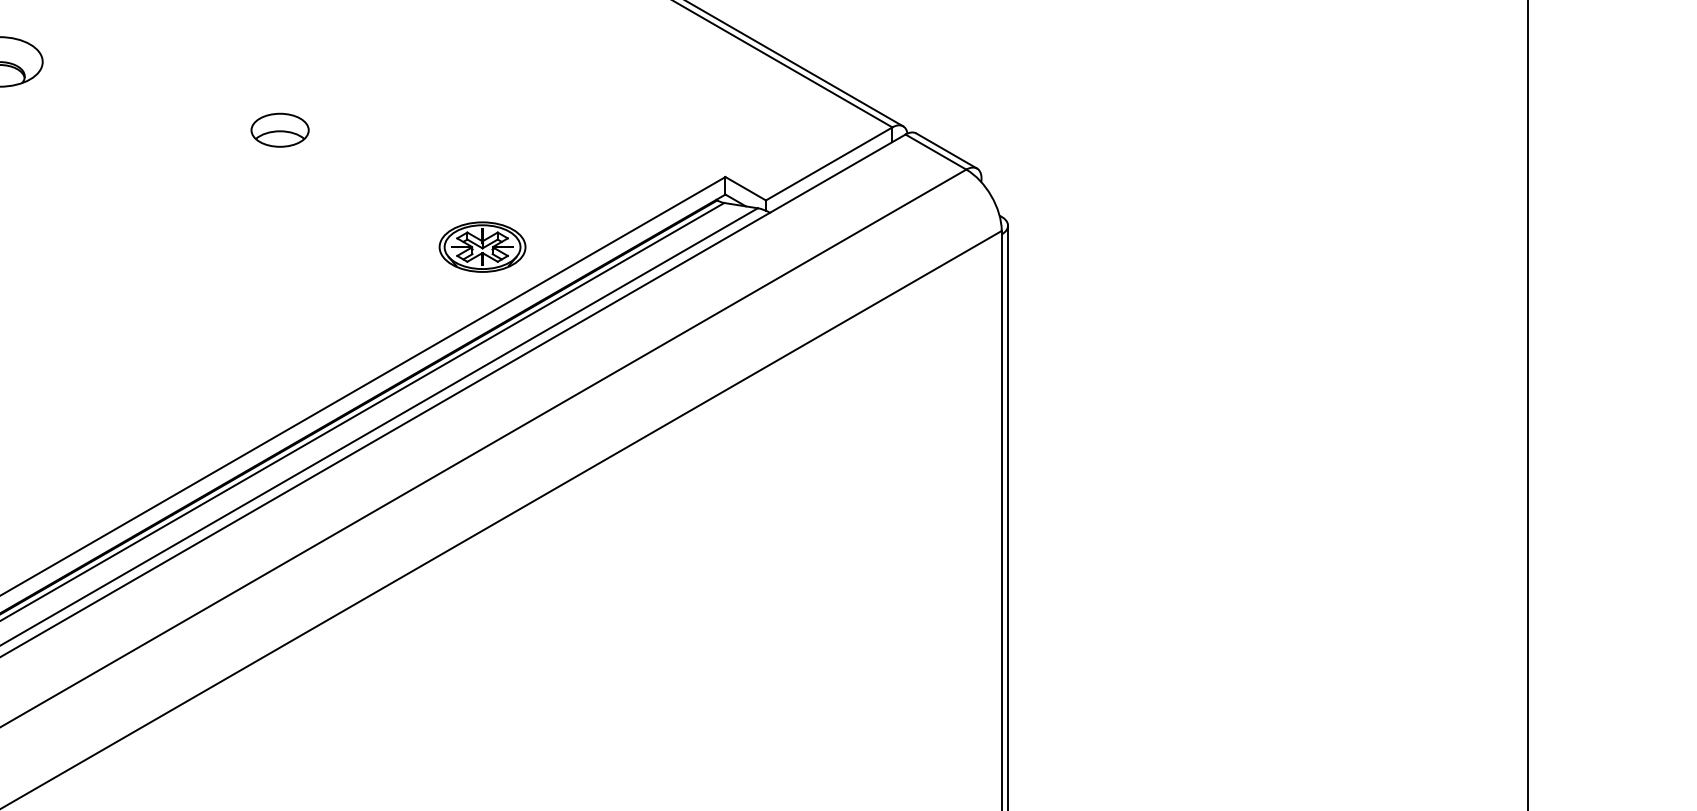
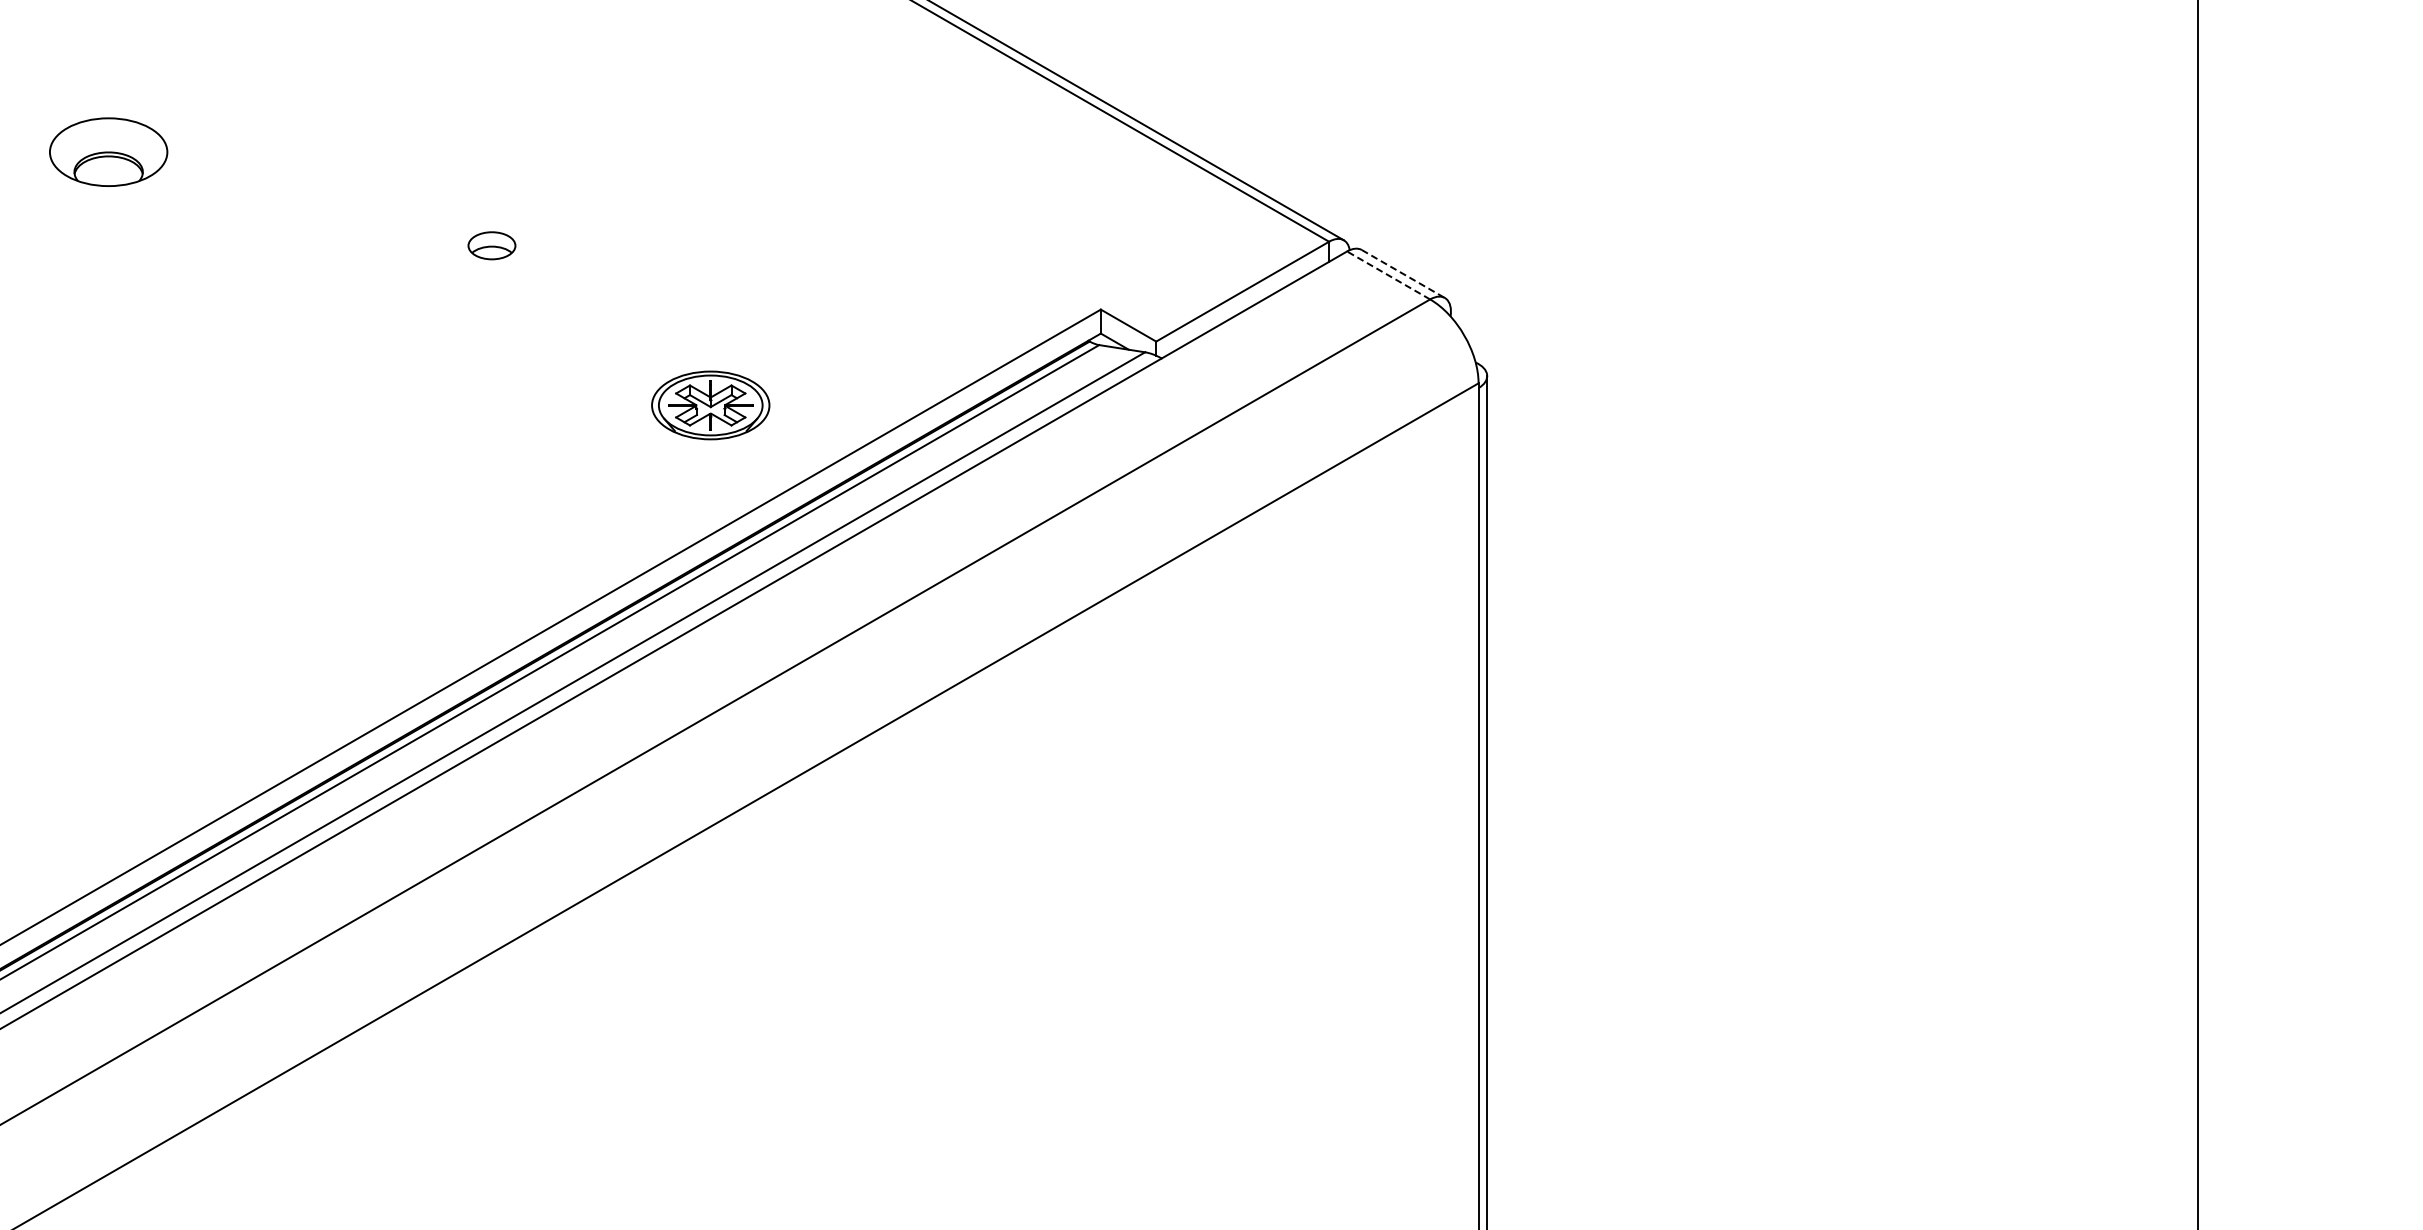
part: (279, 130) -> (491, 245), size x0.6
line: (946, 151) -> (1403, 274), solid -> dashed
line: (935, 152) -> (1388, 275), solid -> dashed
part: (482, 247) -> (710, 405), moved

